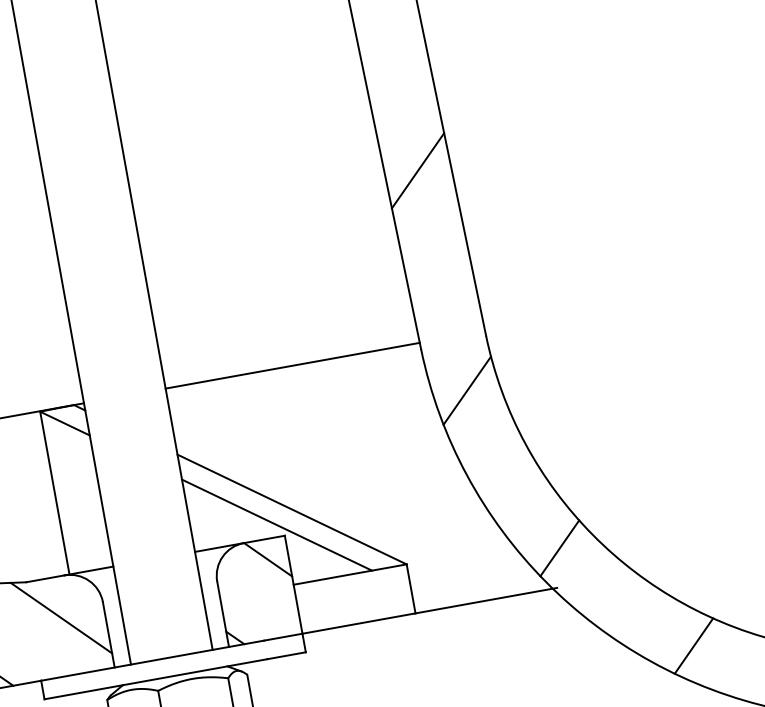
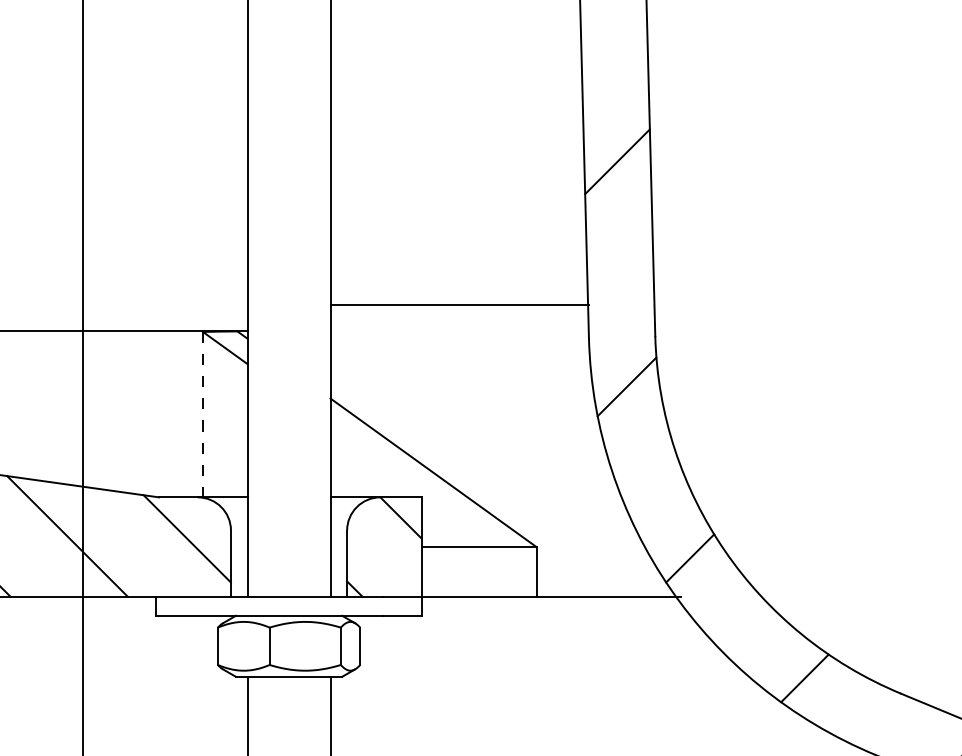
line: (292, 365) -> (459, 305), moved
line: (55, 492) -> (203, 414), solid -> dashed
line: (276, 525) -> (415, 485), removed

